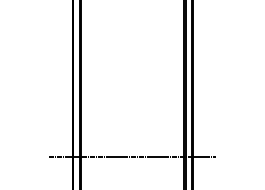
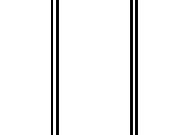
line: (132, 157) -> (94, 111), removed

